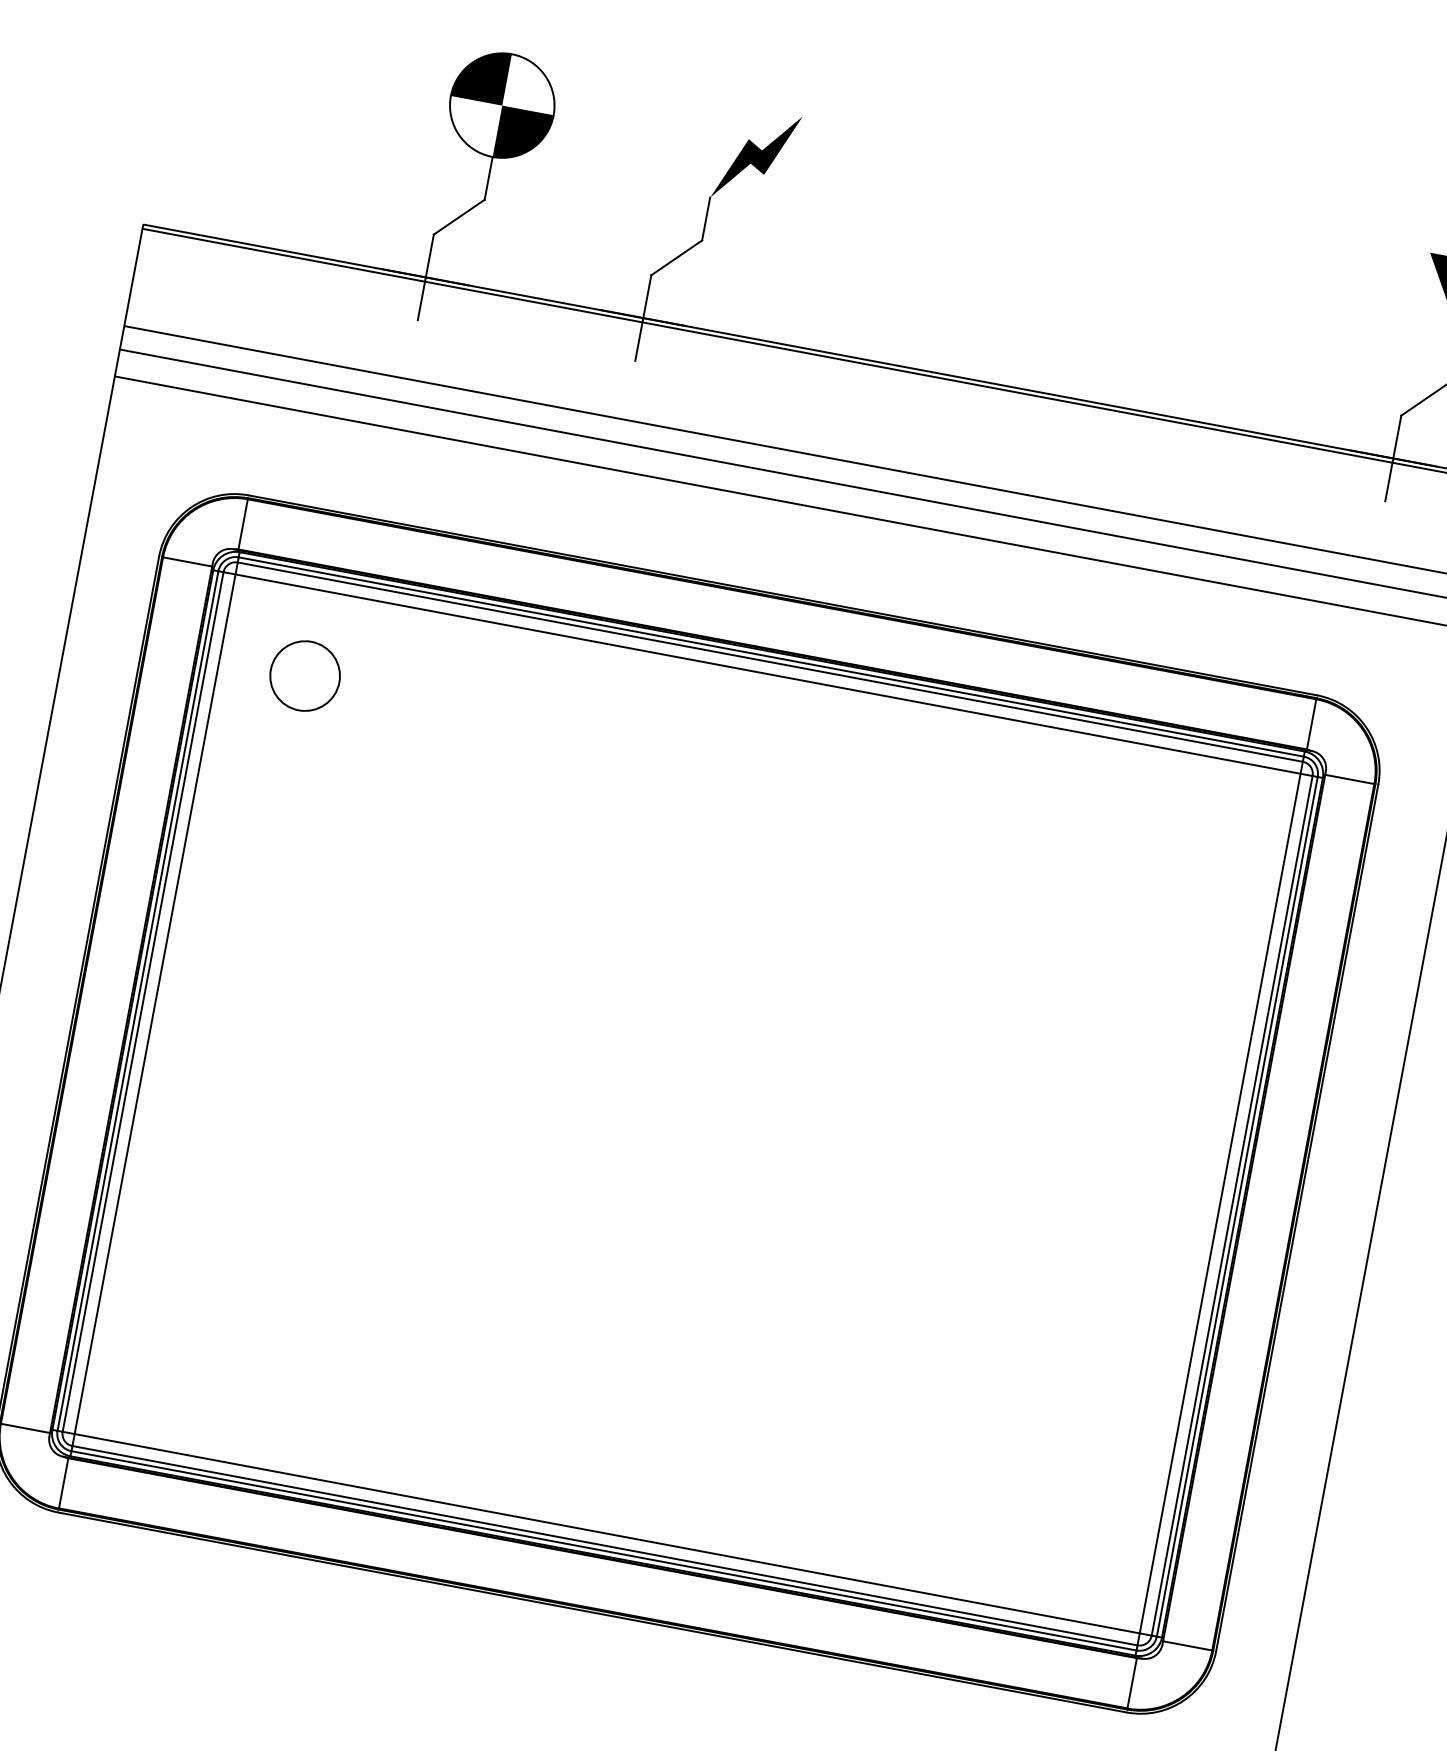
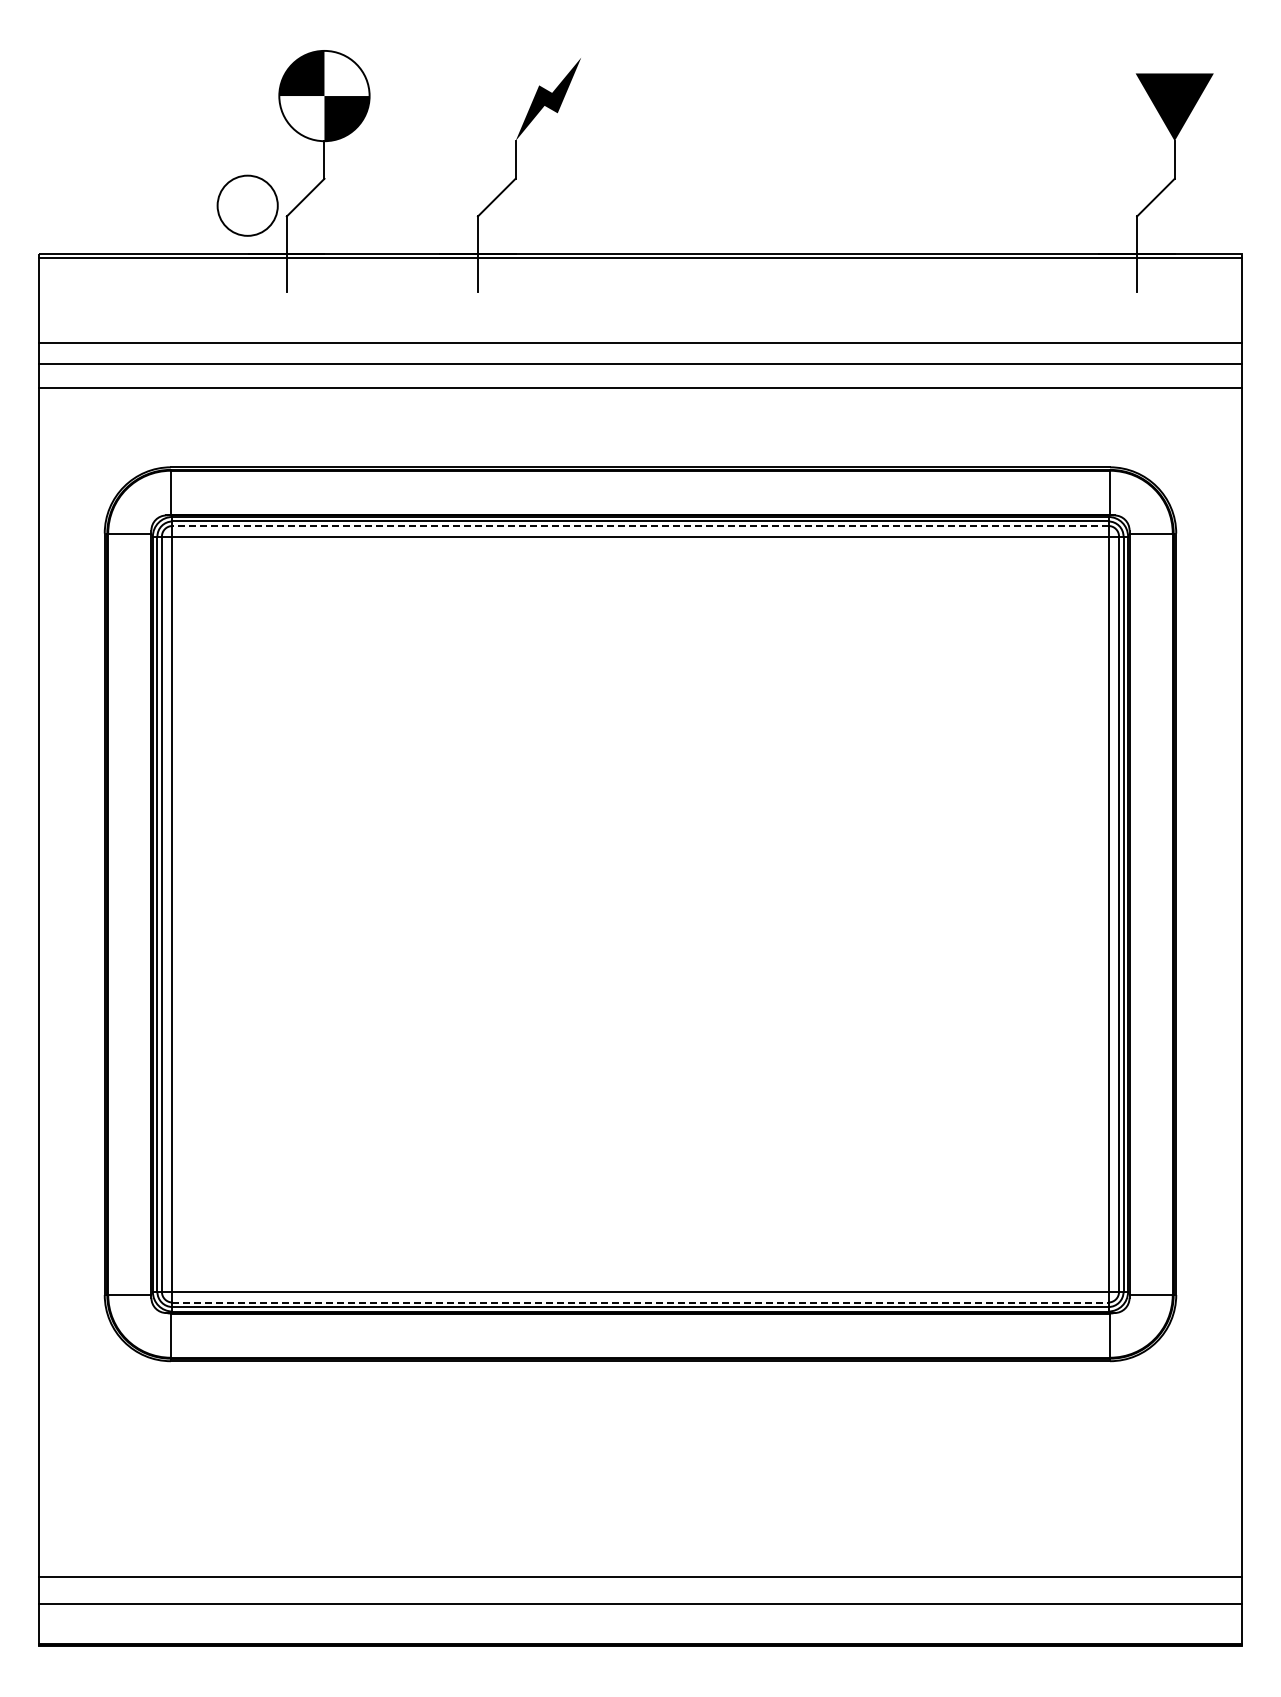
line: (770, 662) -> (640, 526), solid -> dashed
circle: (304, 675) -> (247, 205), moved
line: (604, 1545) -> (640, 1302), solid -> dashed

